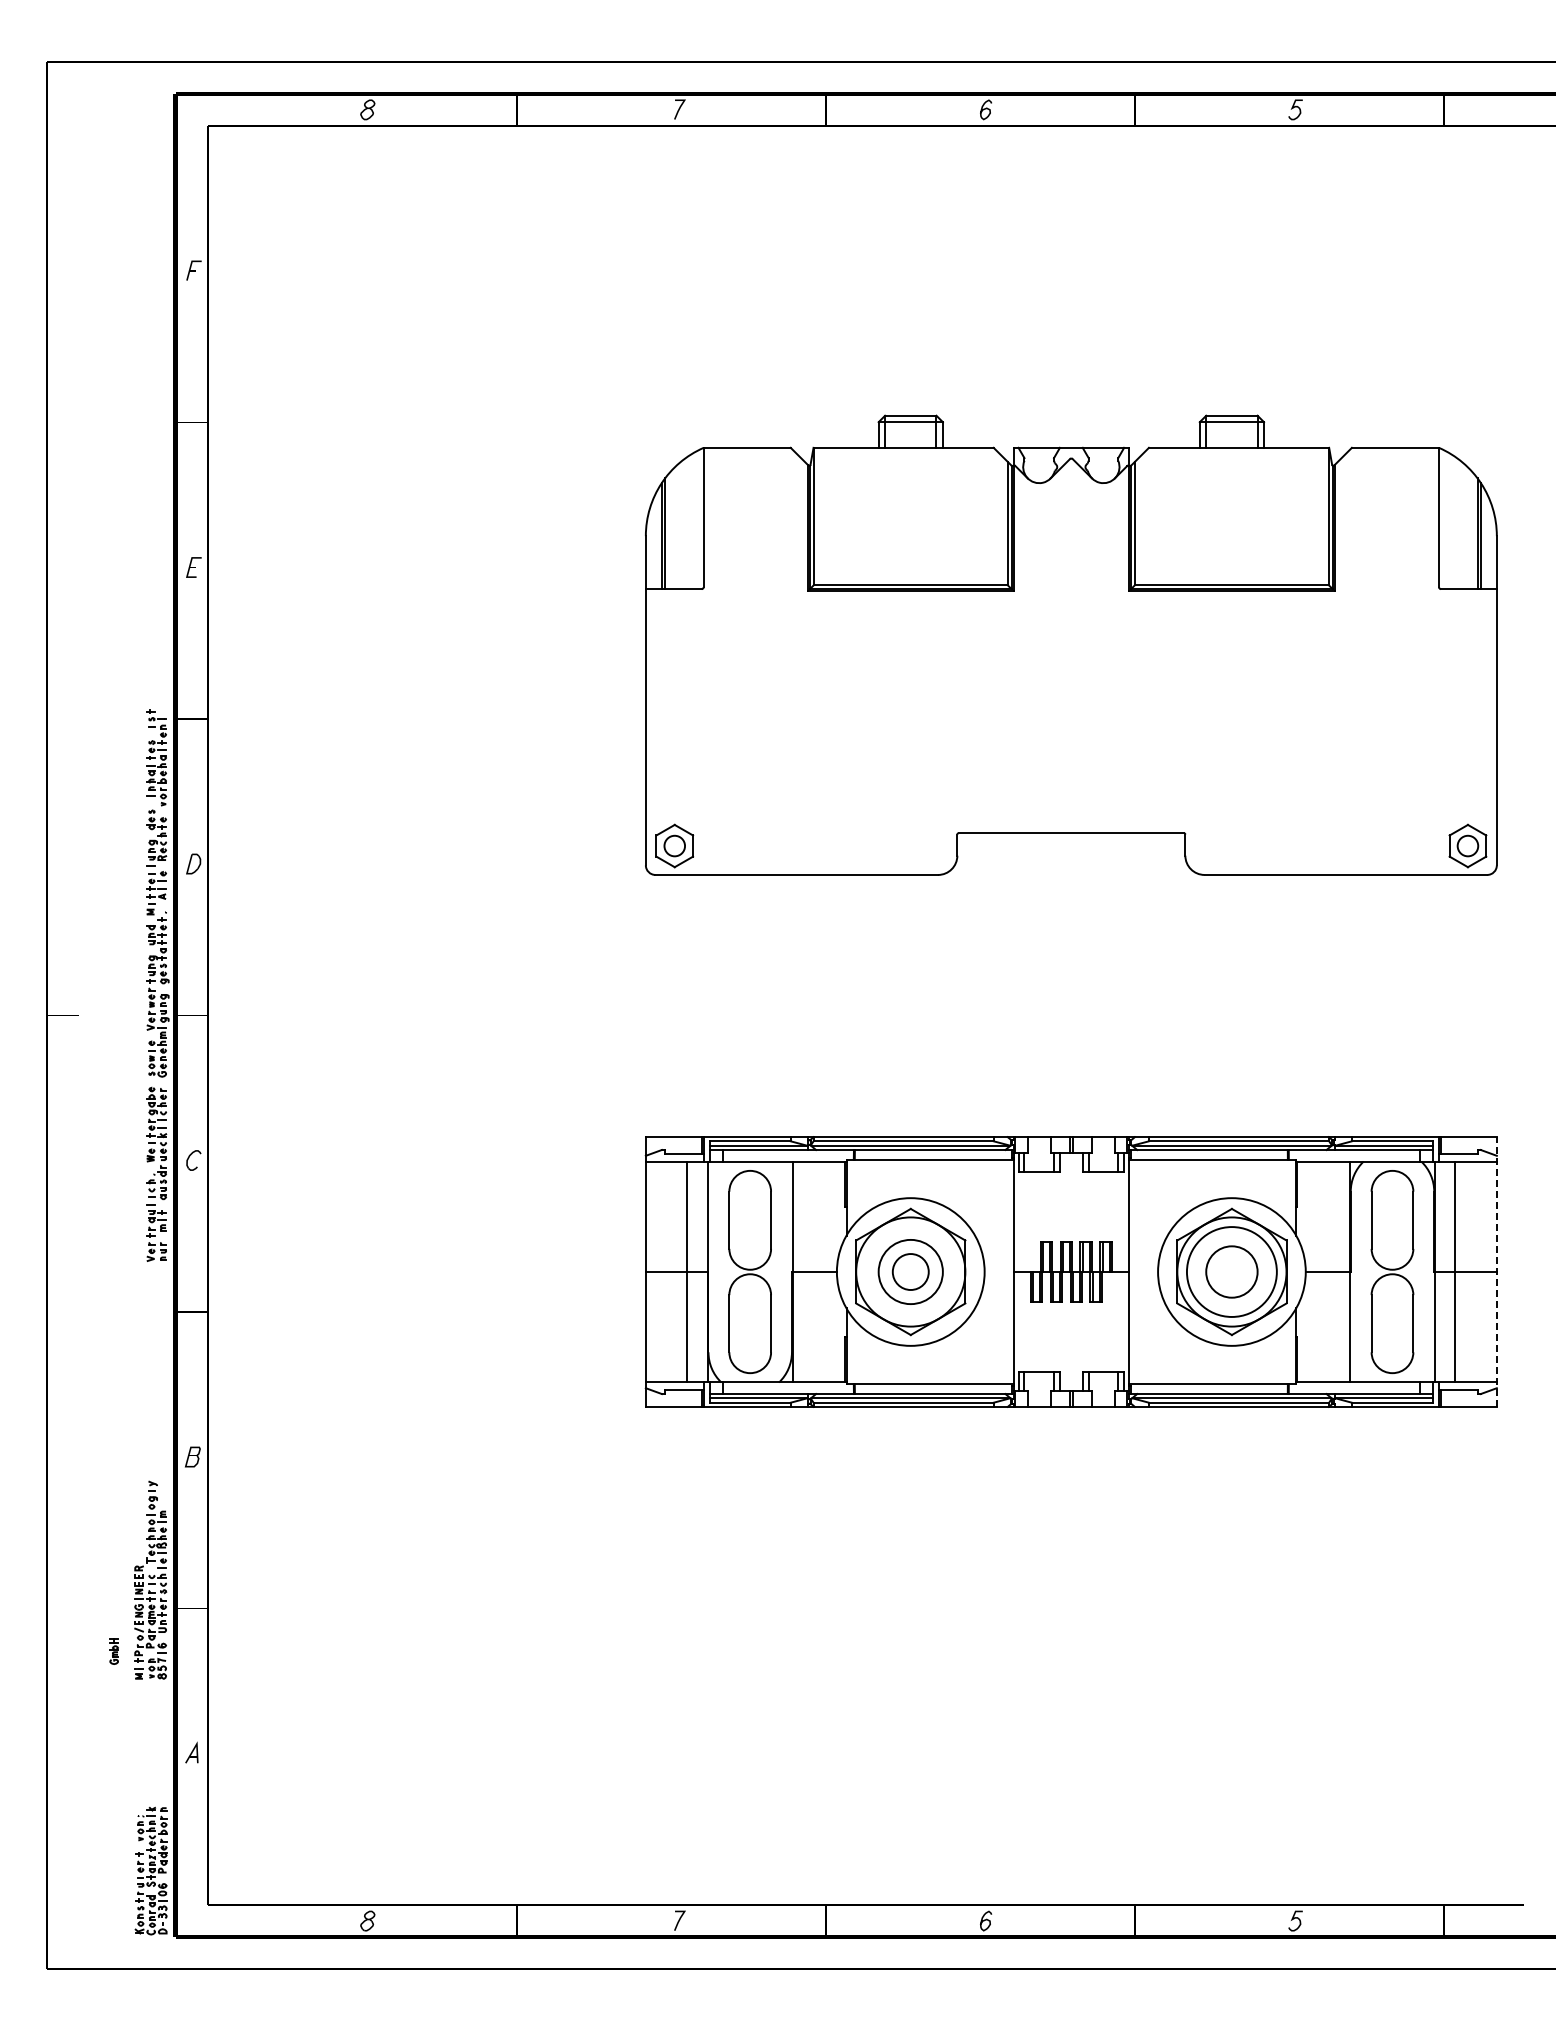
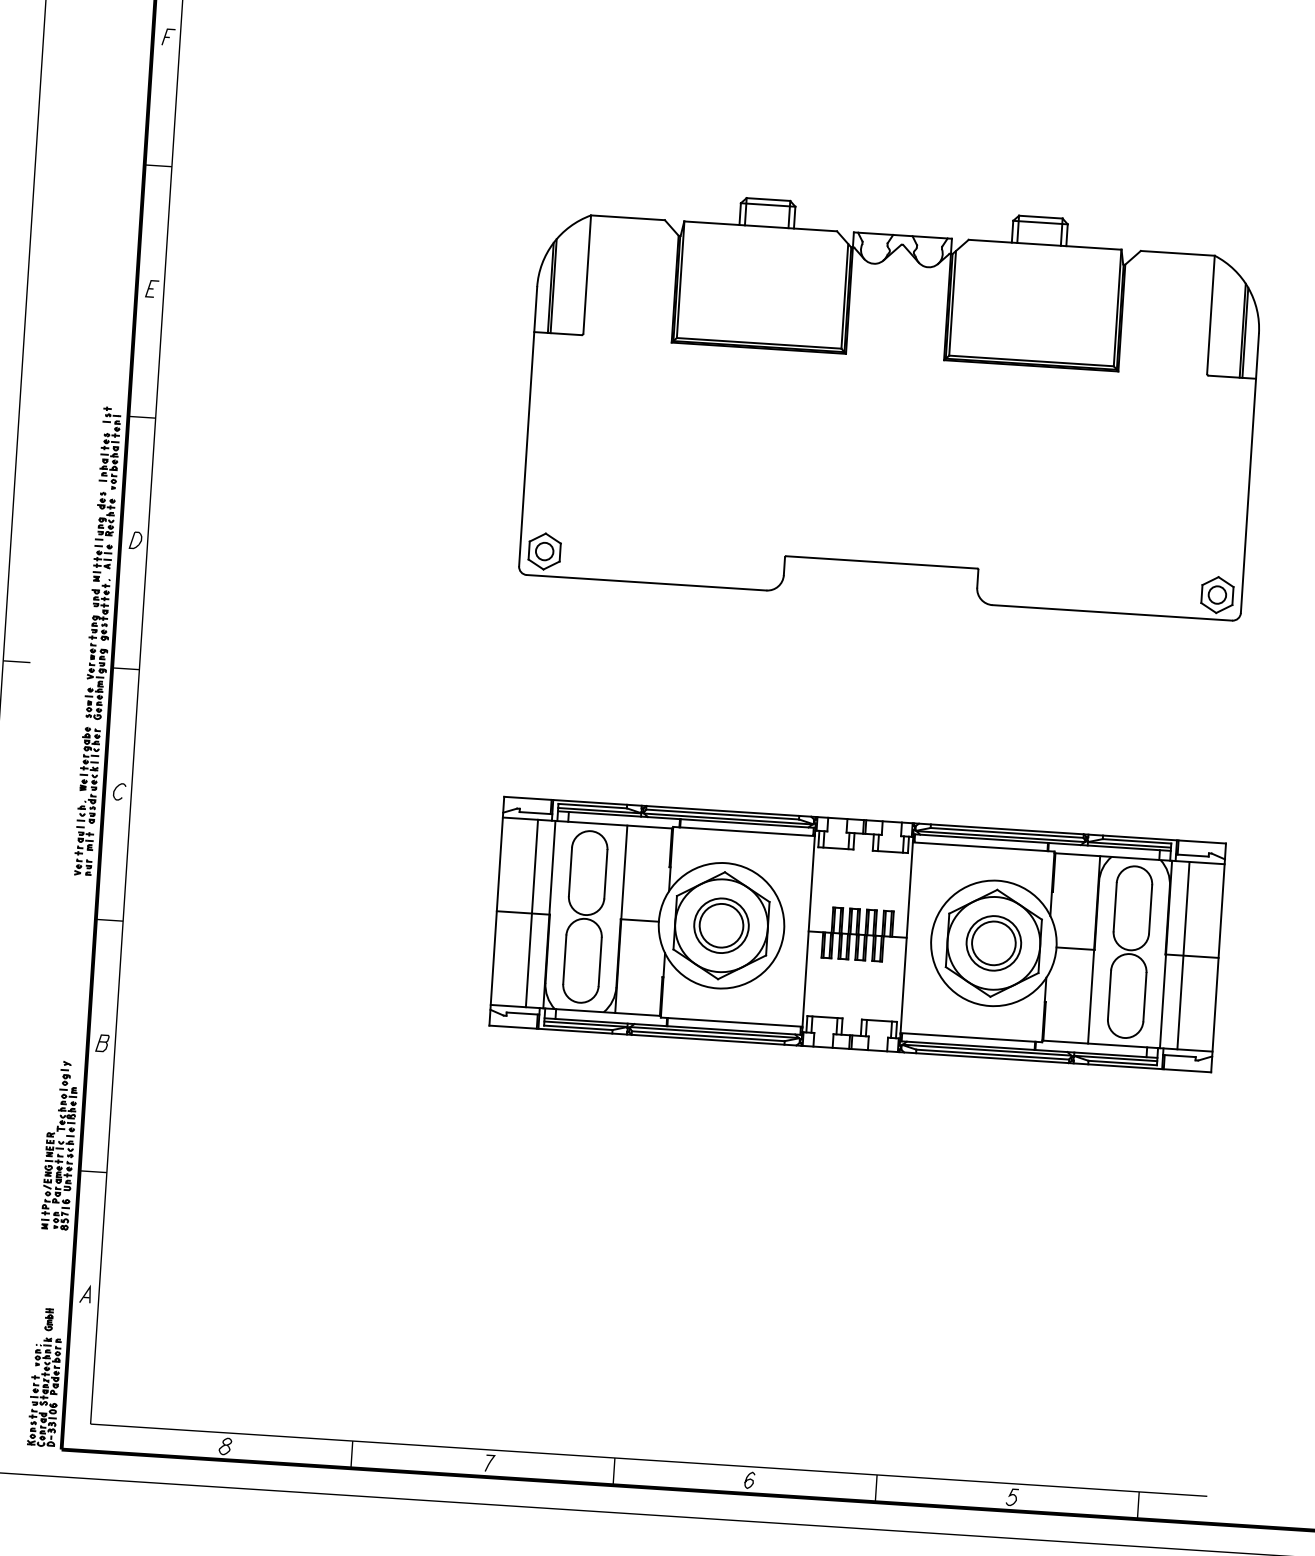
circle: (910, 1271) -> (721, 925), size x1.43
circle: (1231, 1271) -> (993, 942), size x0.71
line: (1496, 1272) -> (1218, 958), dashed -> solid
part: (113, 1651) -> (48, 1319), moved

